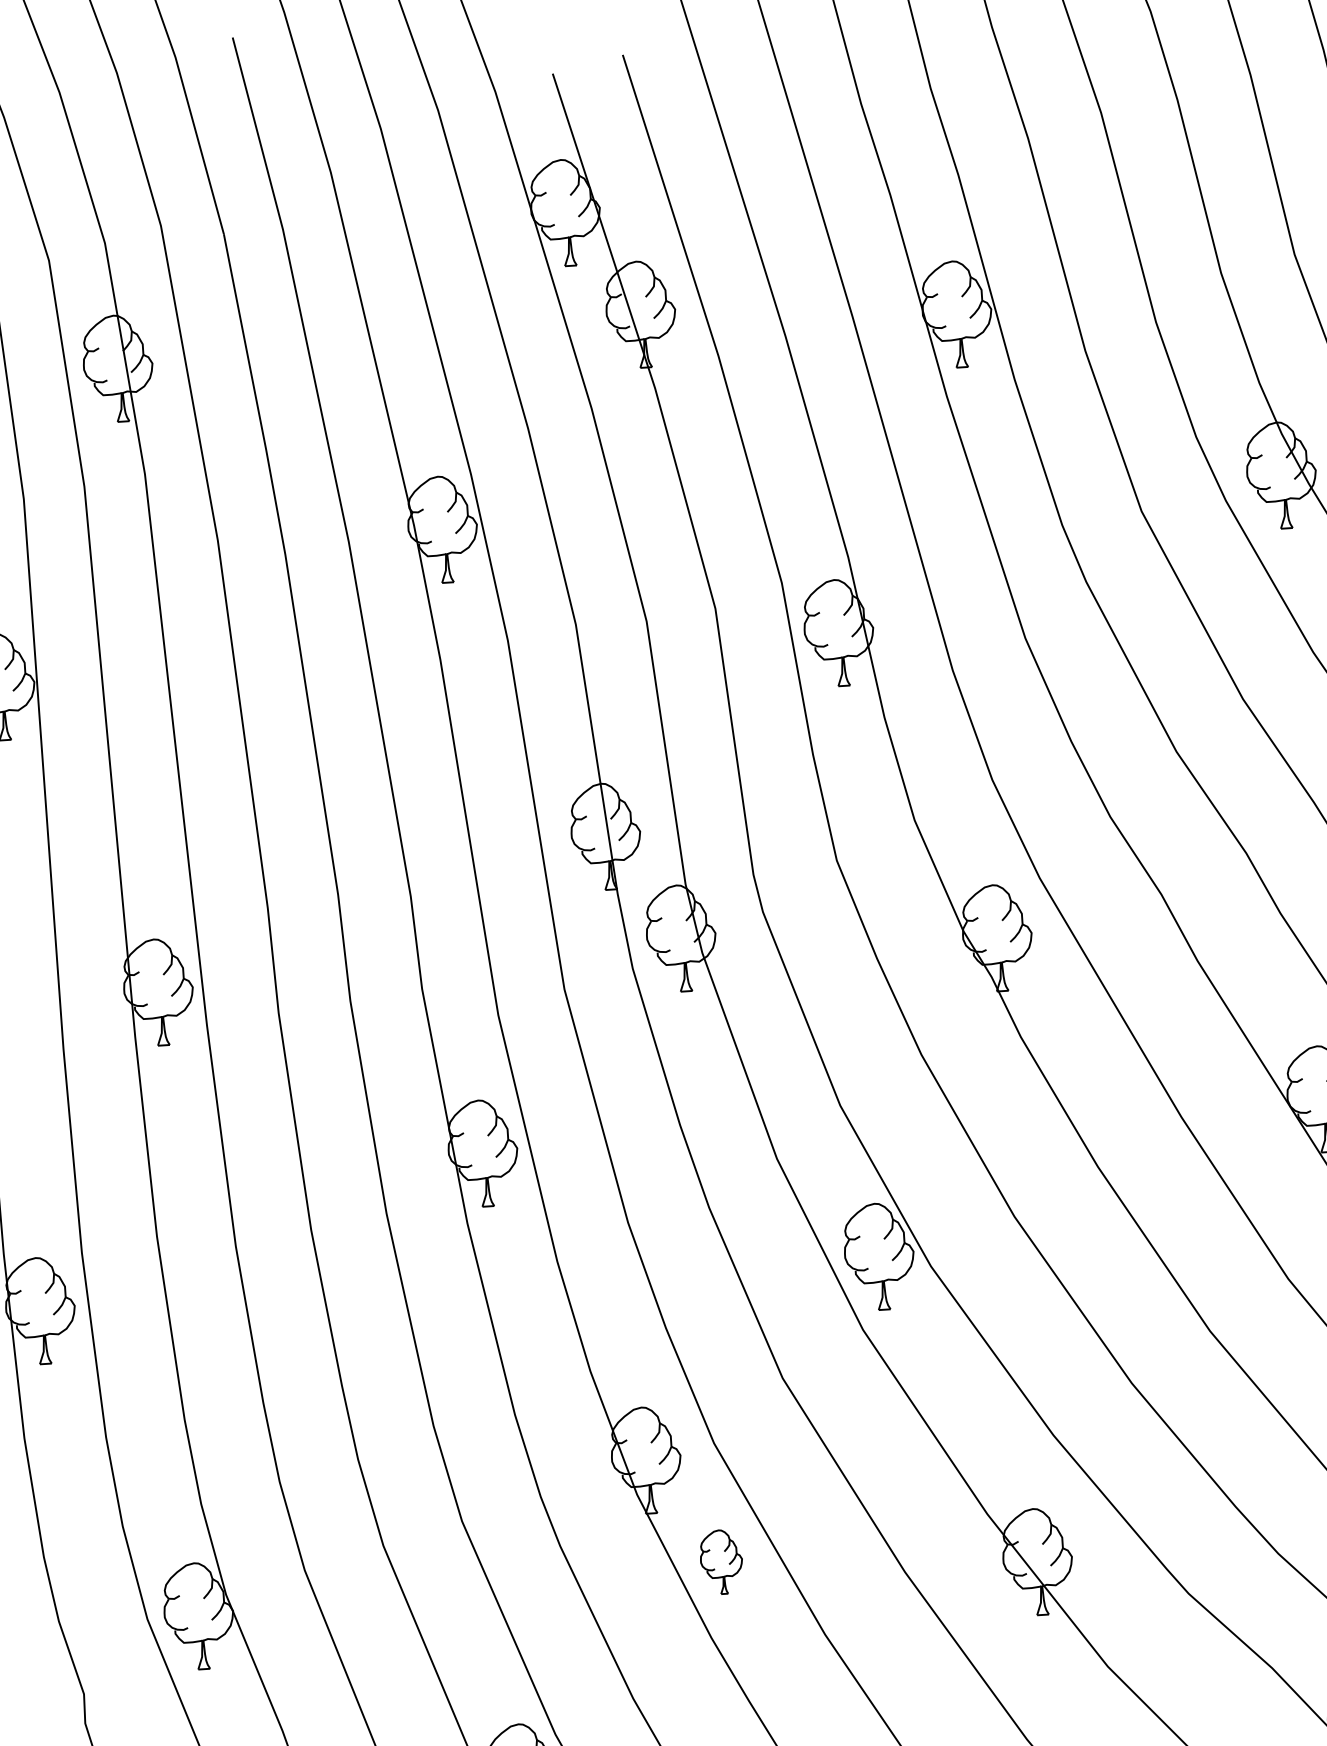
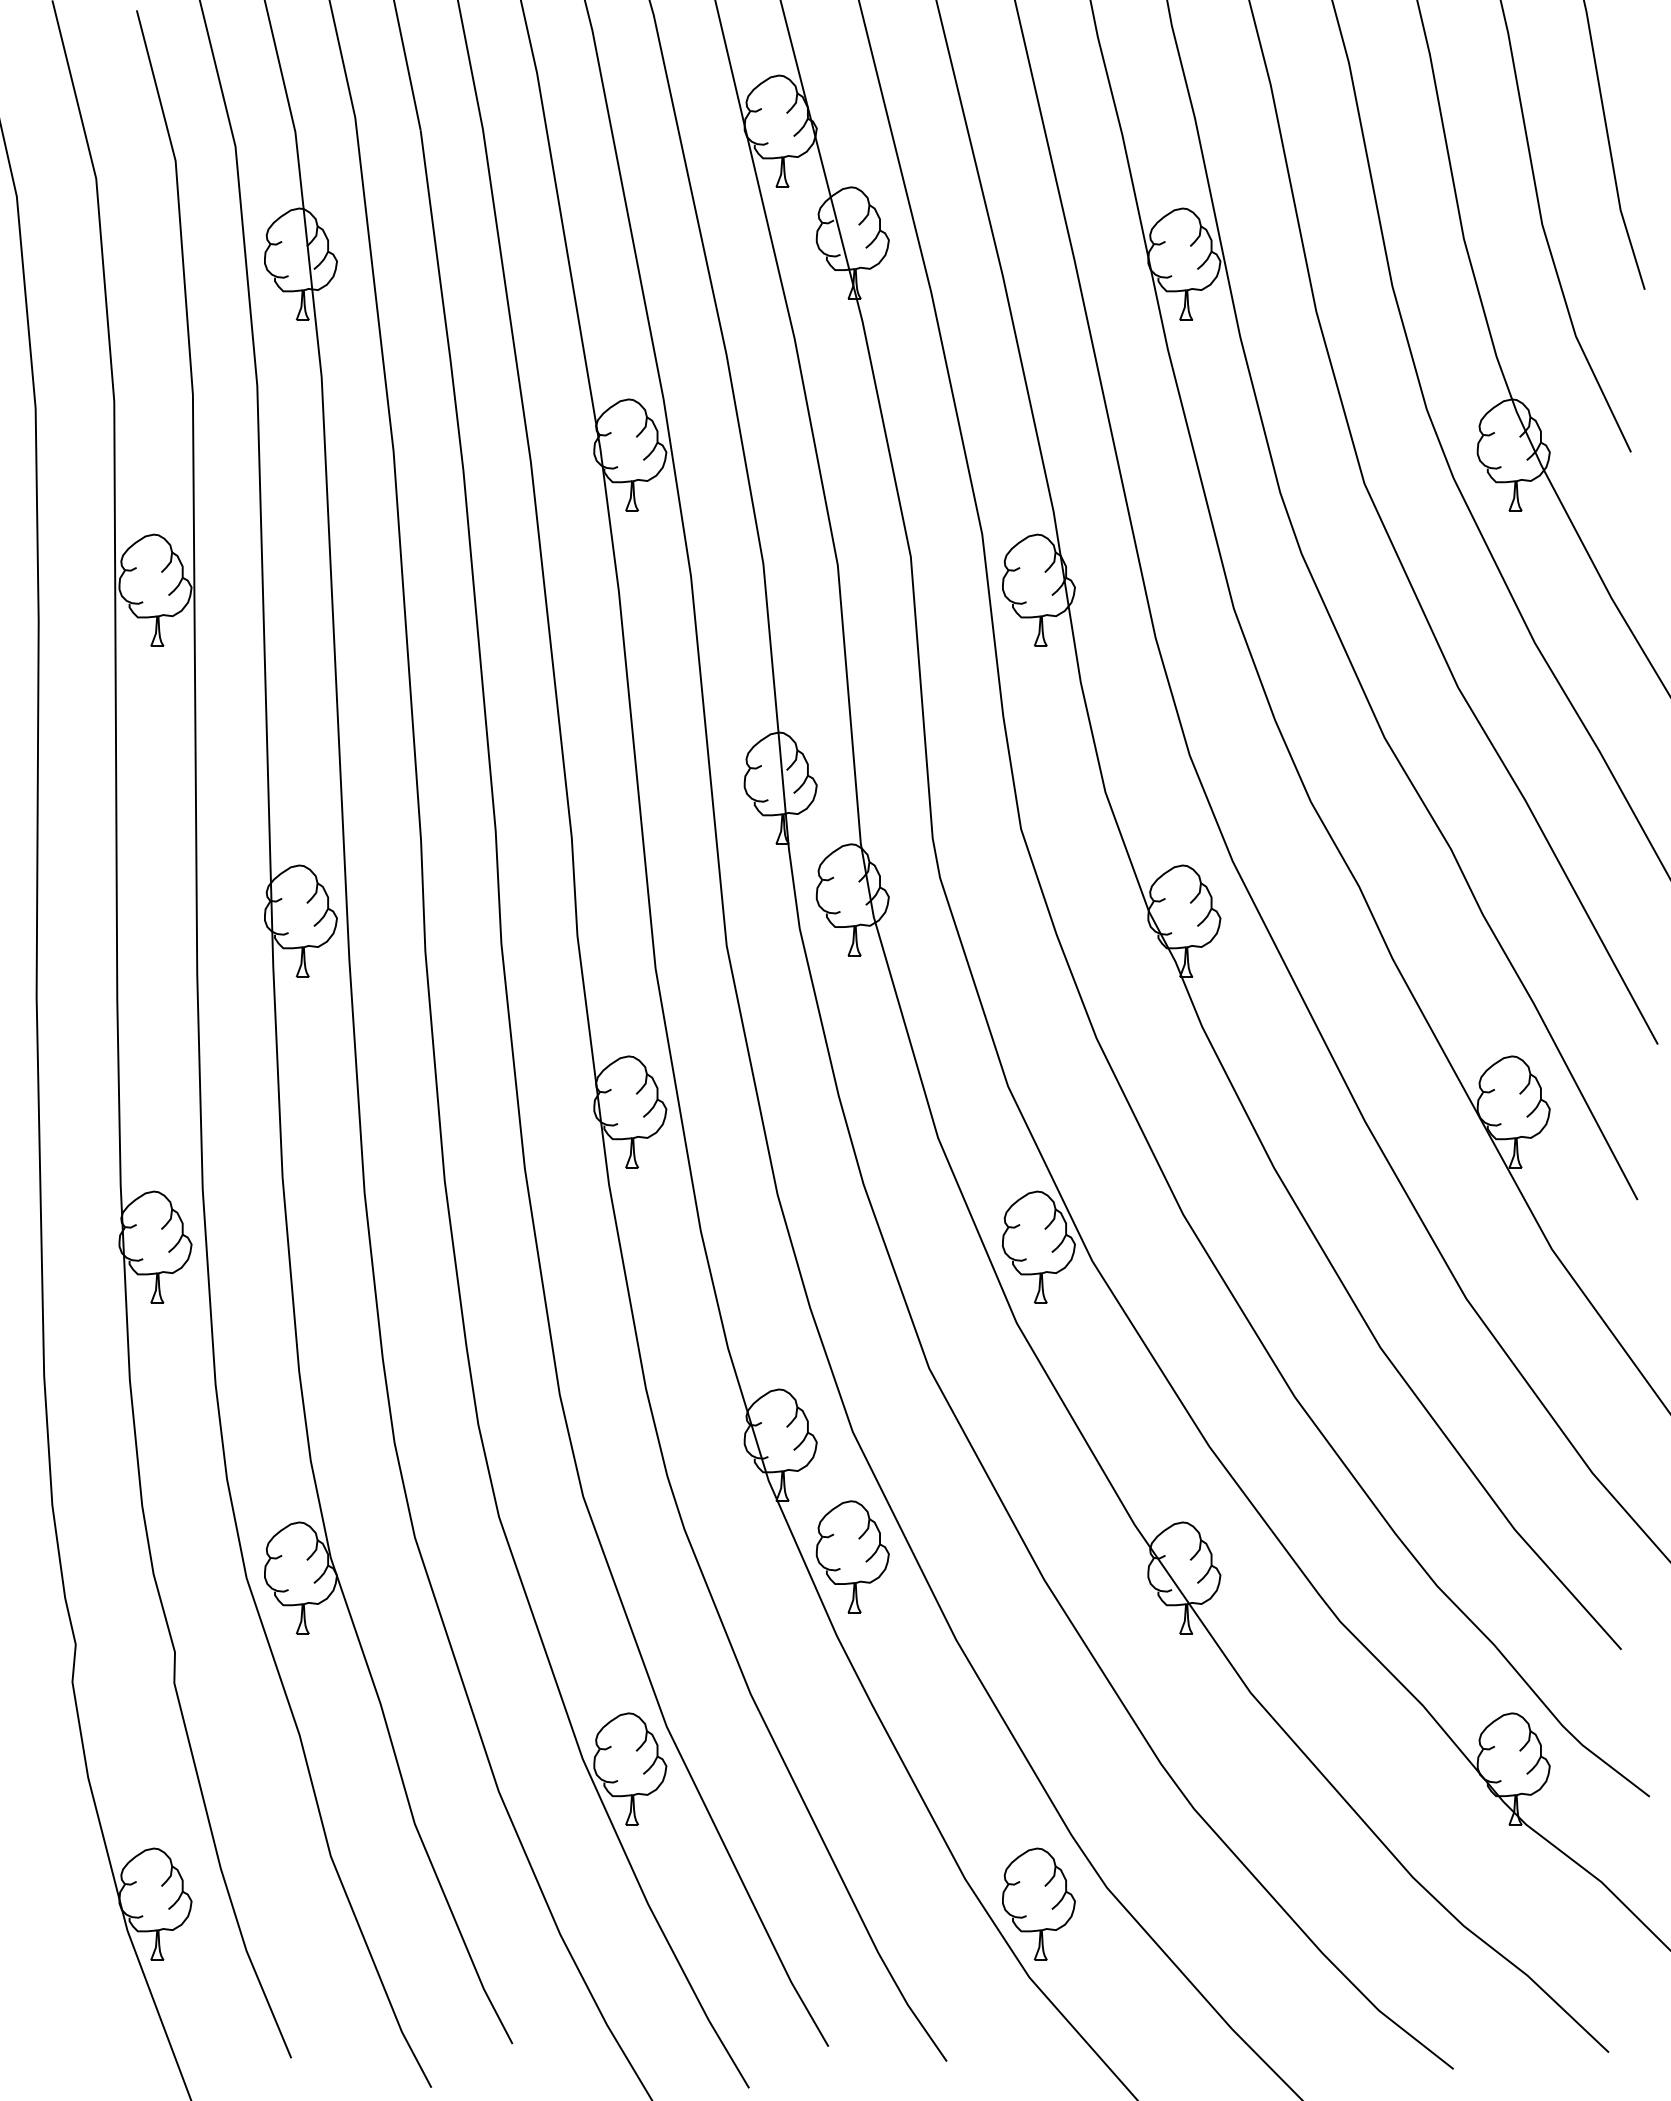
part: (721, 1561) -> (852, 1556), size x1.67

